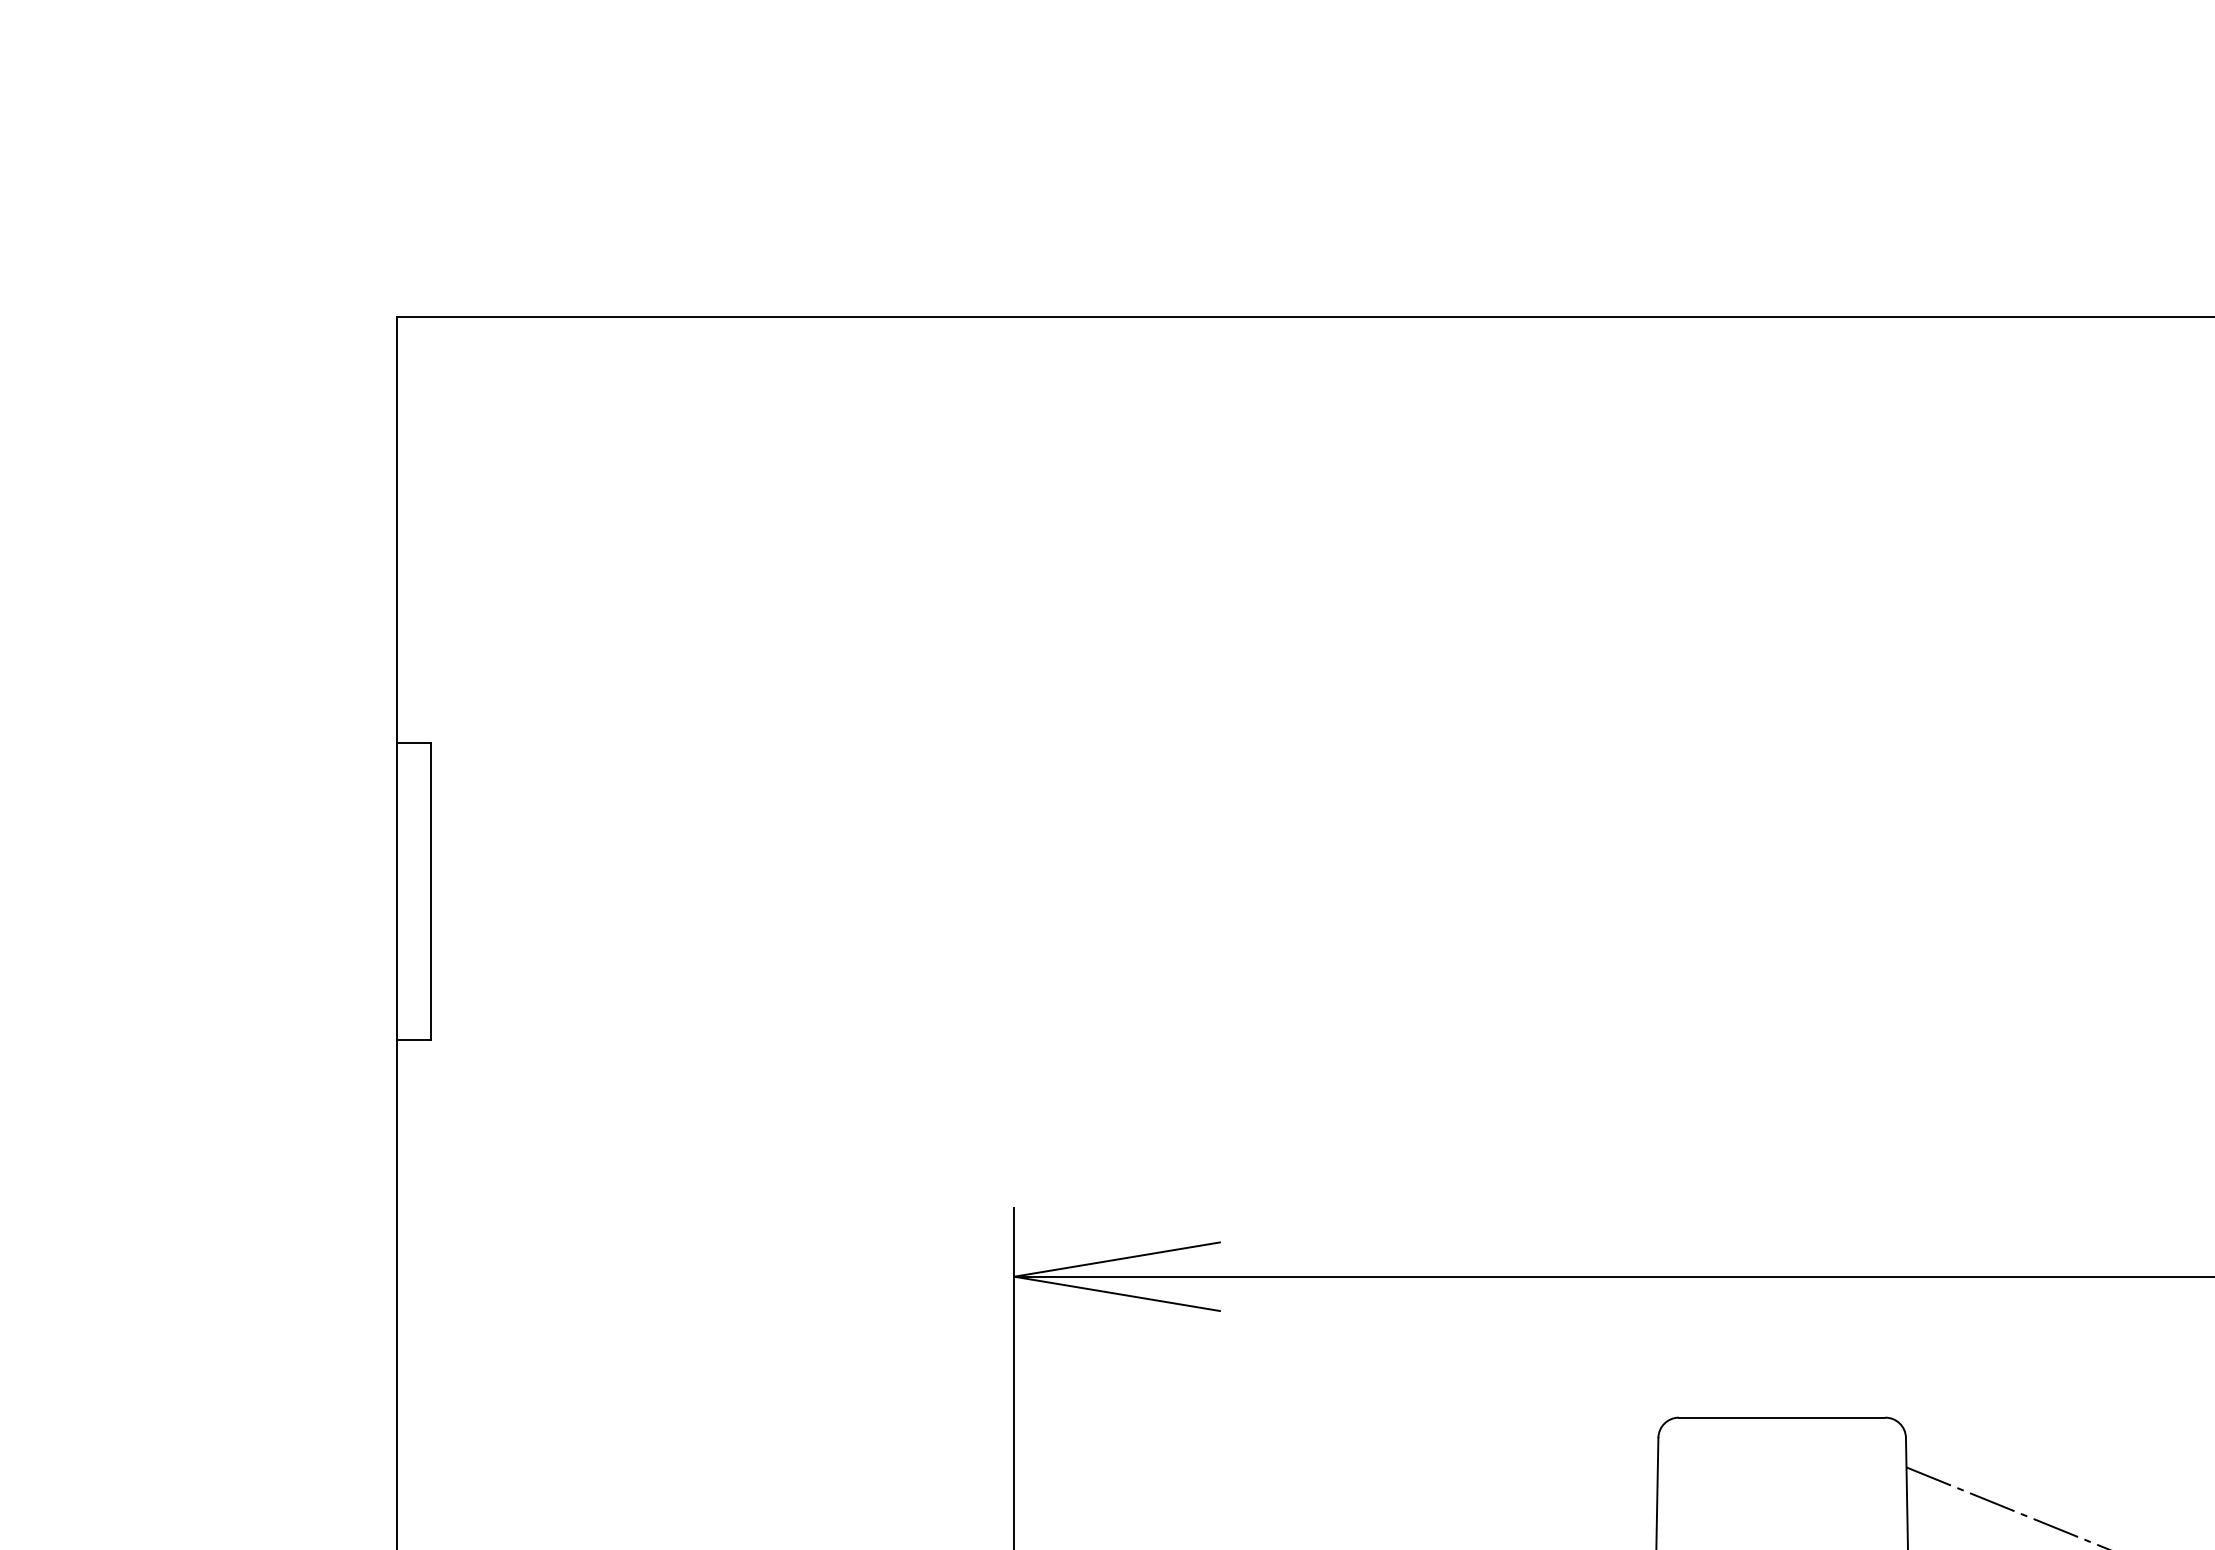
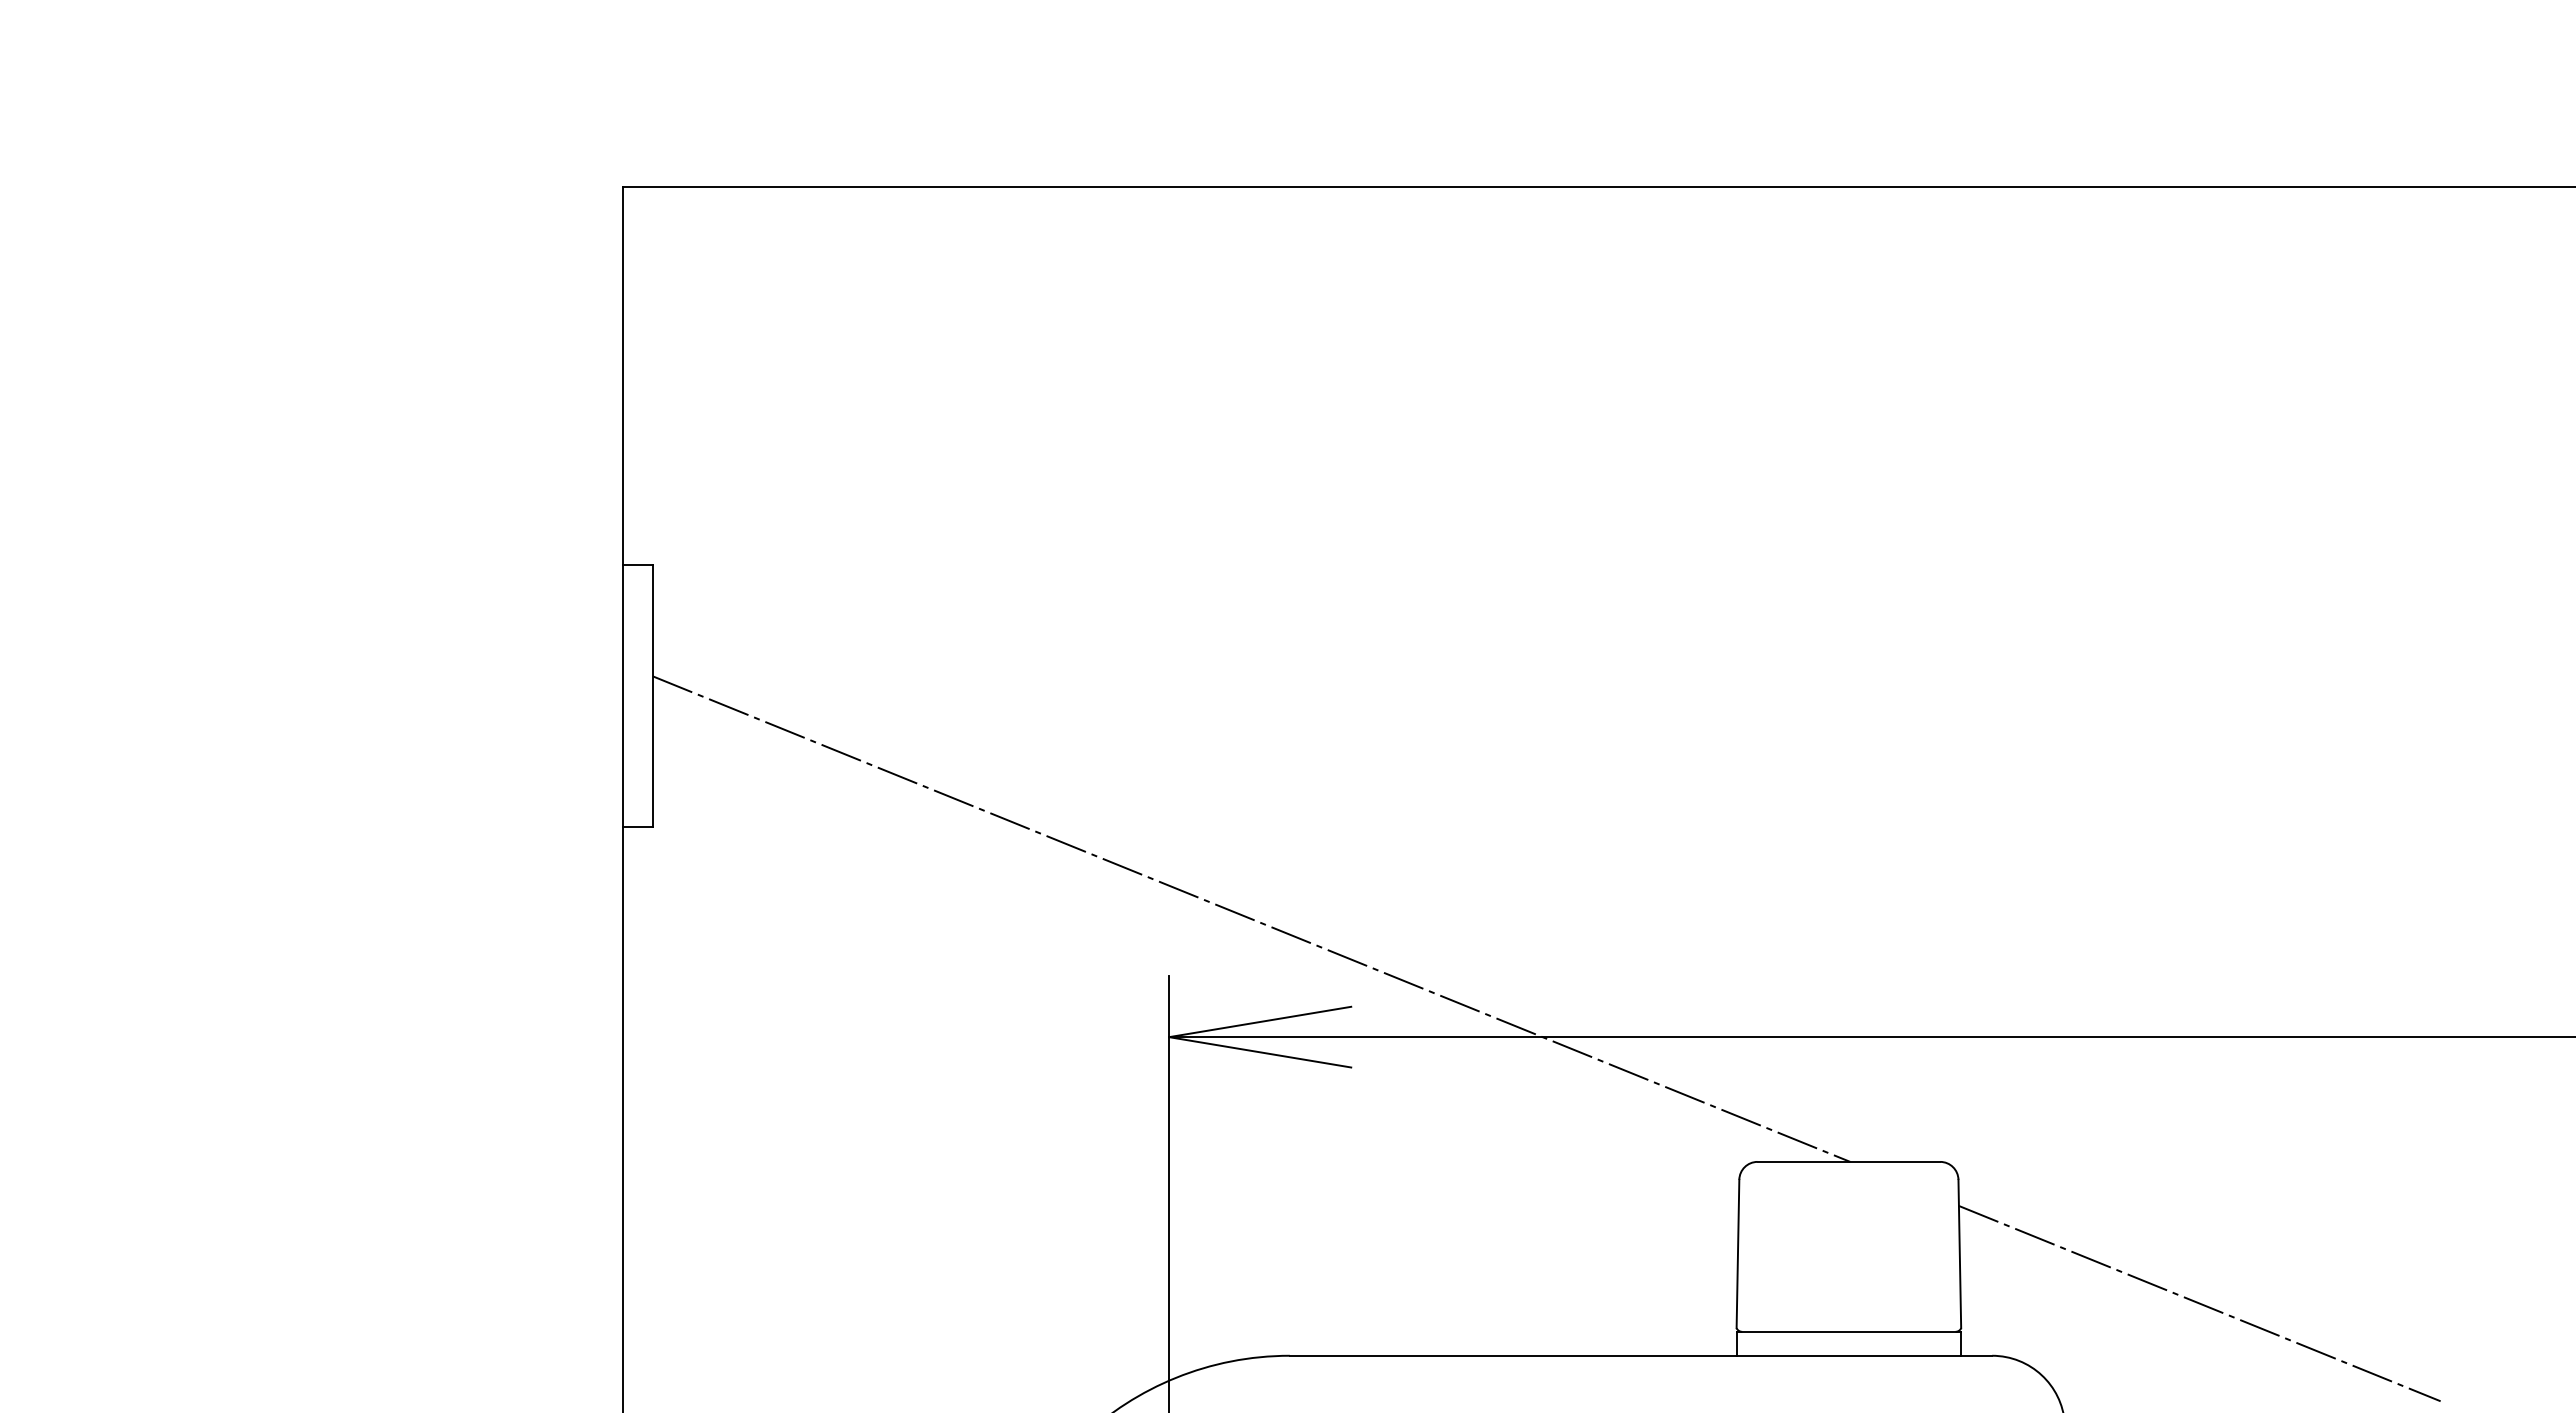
line: (1107, 1142) -> (1251, 918), added

